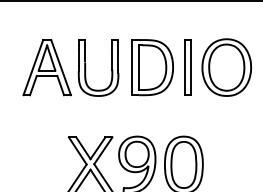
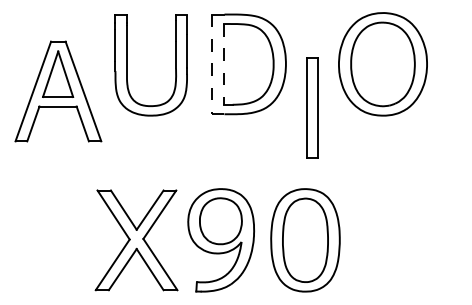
part: (46, 67) -> (57, 91), moved
line: (132, 67) -> (212, 64), solid -> dashed
part: (187, 67) -> (311, 107), moved
line: (138, 68) -> (223, 65), solid -> dashed

